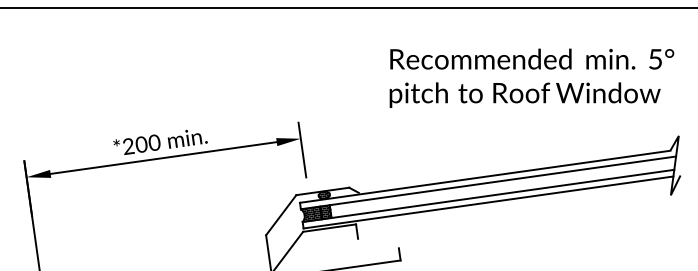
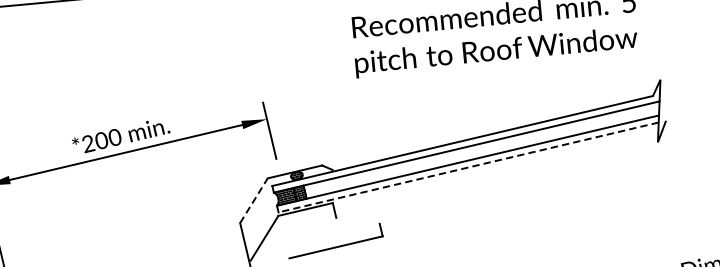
line: (488, 202) -> (468, 167), solid -> dashed
line: (281, 214) -> (254, 199), solid -> dashed

